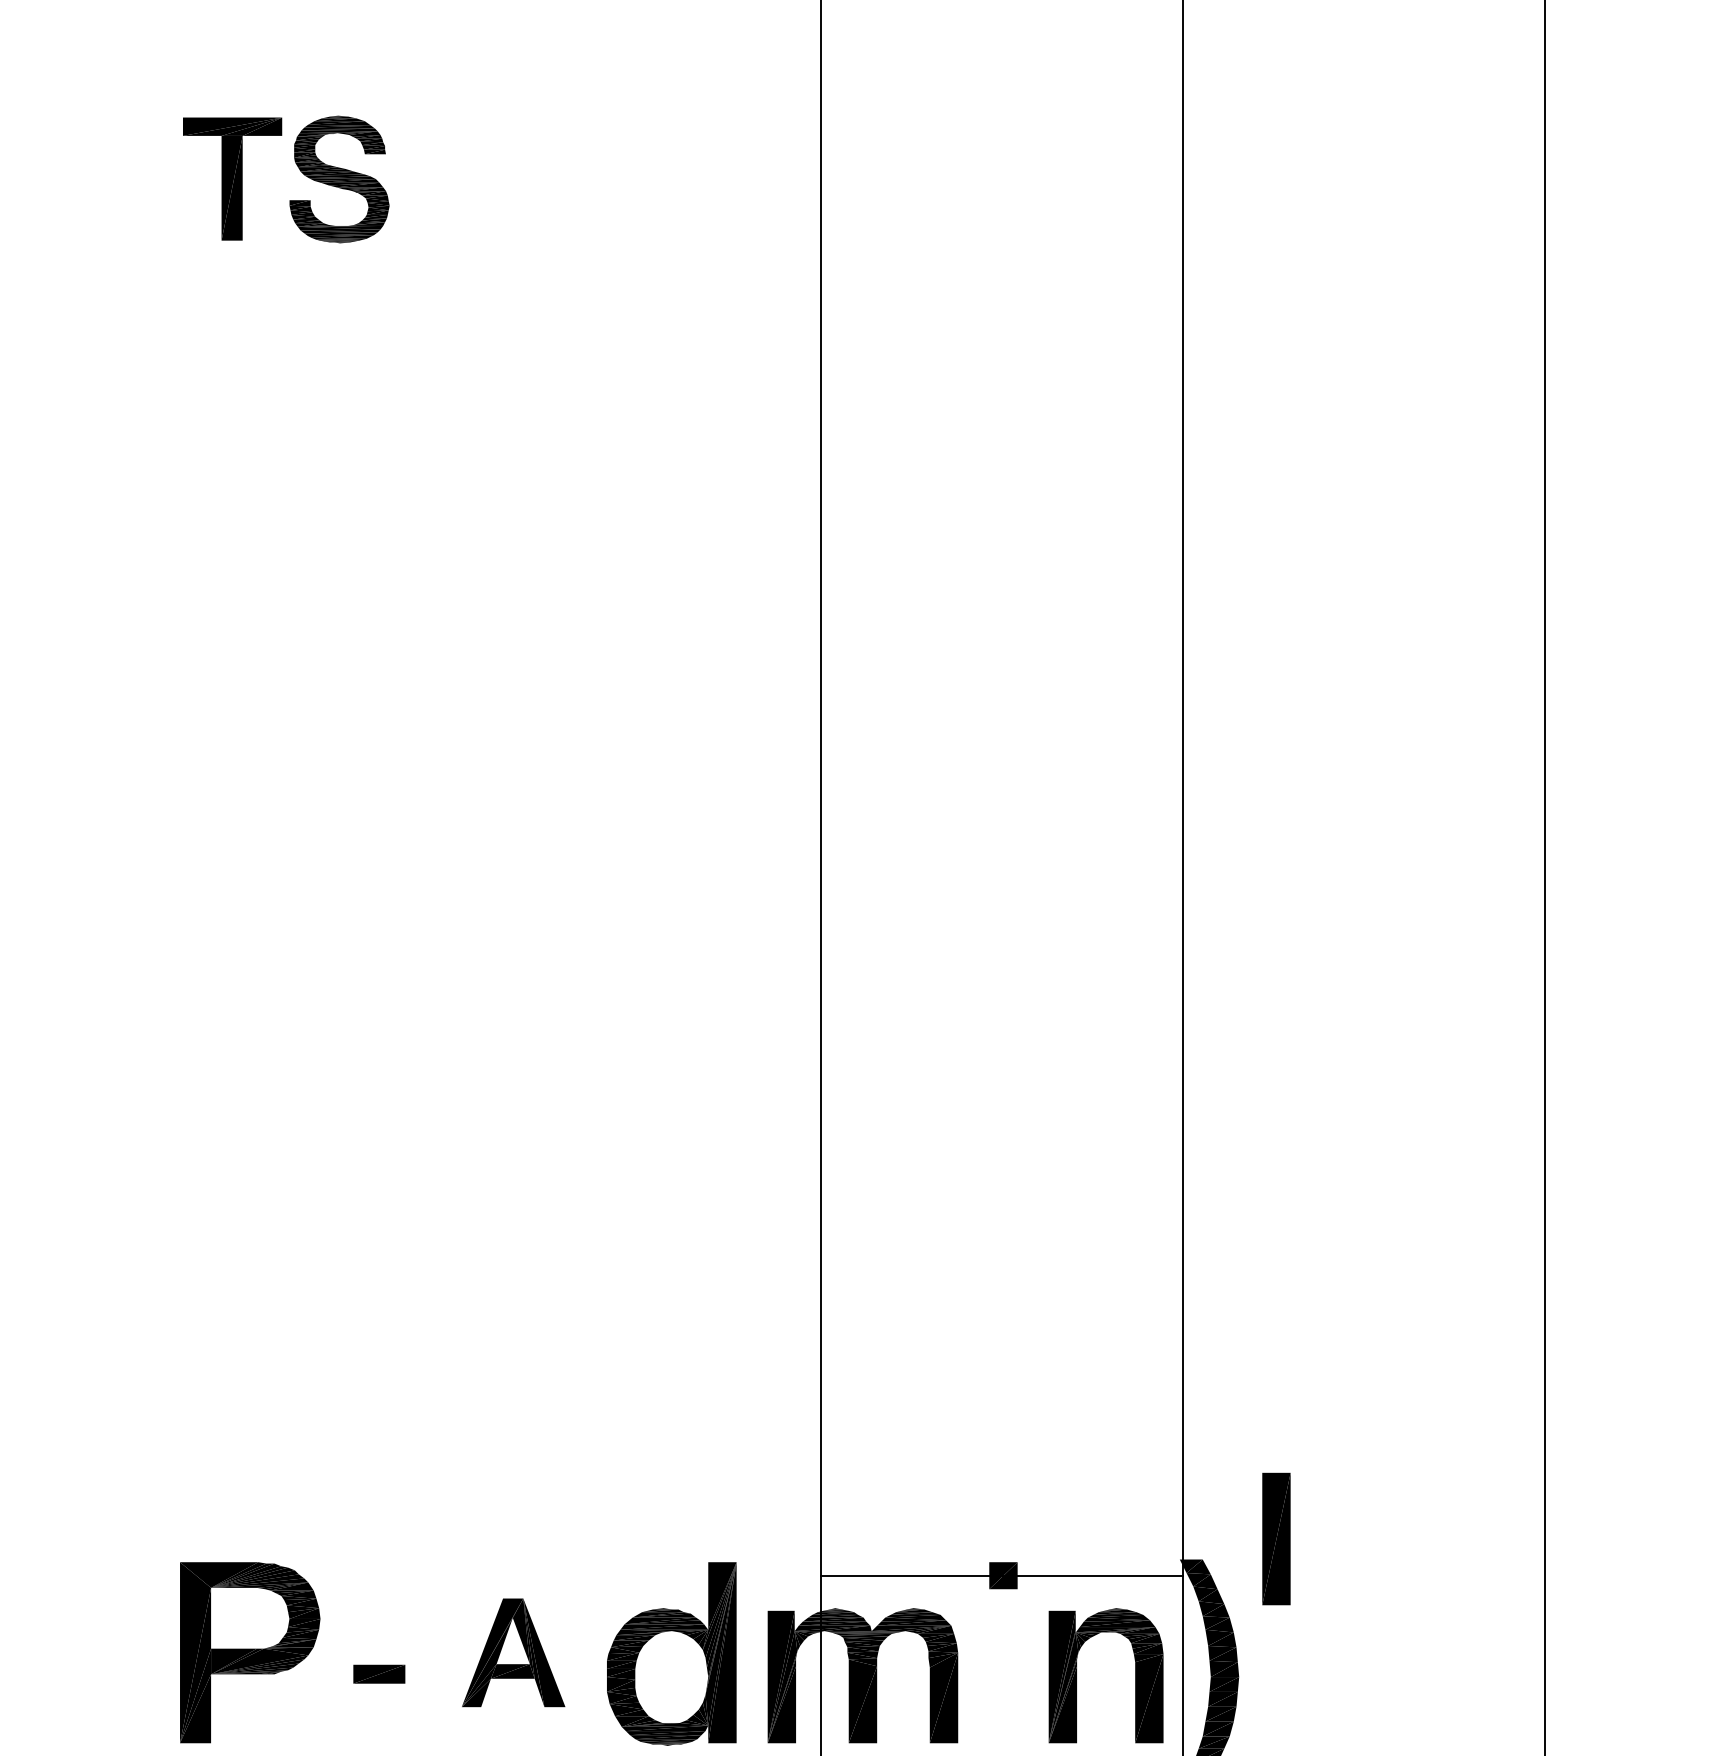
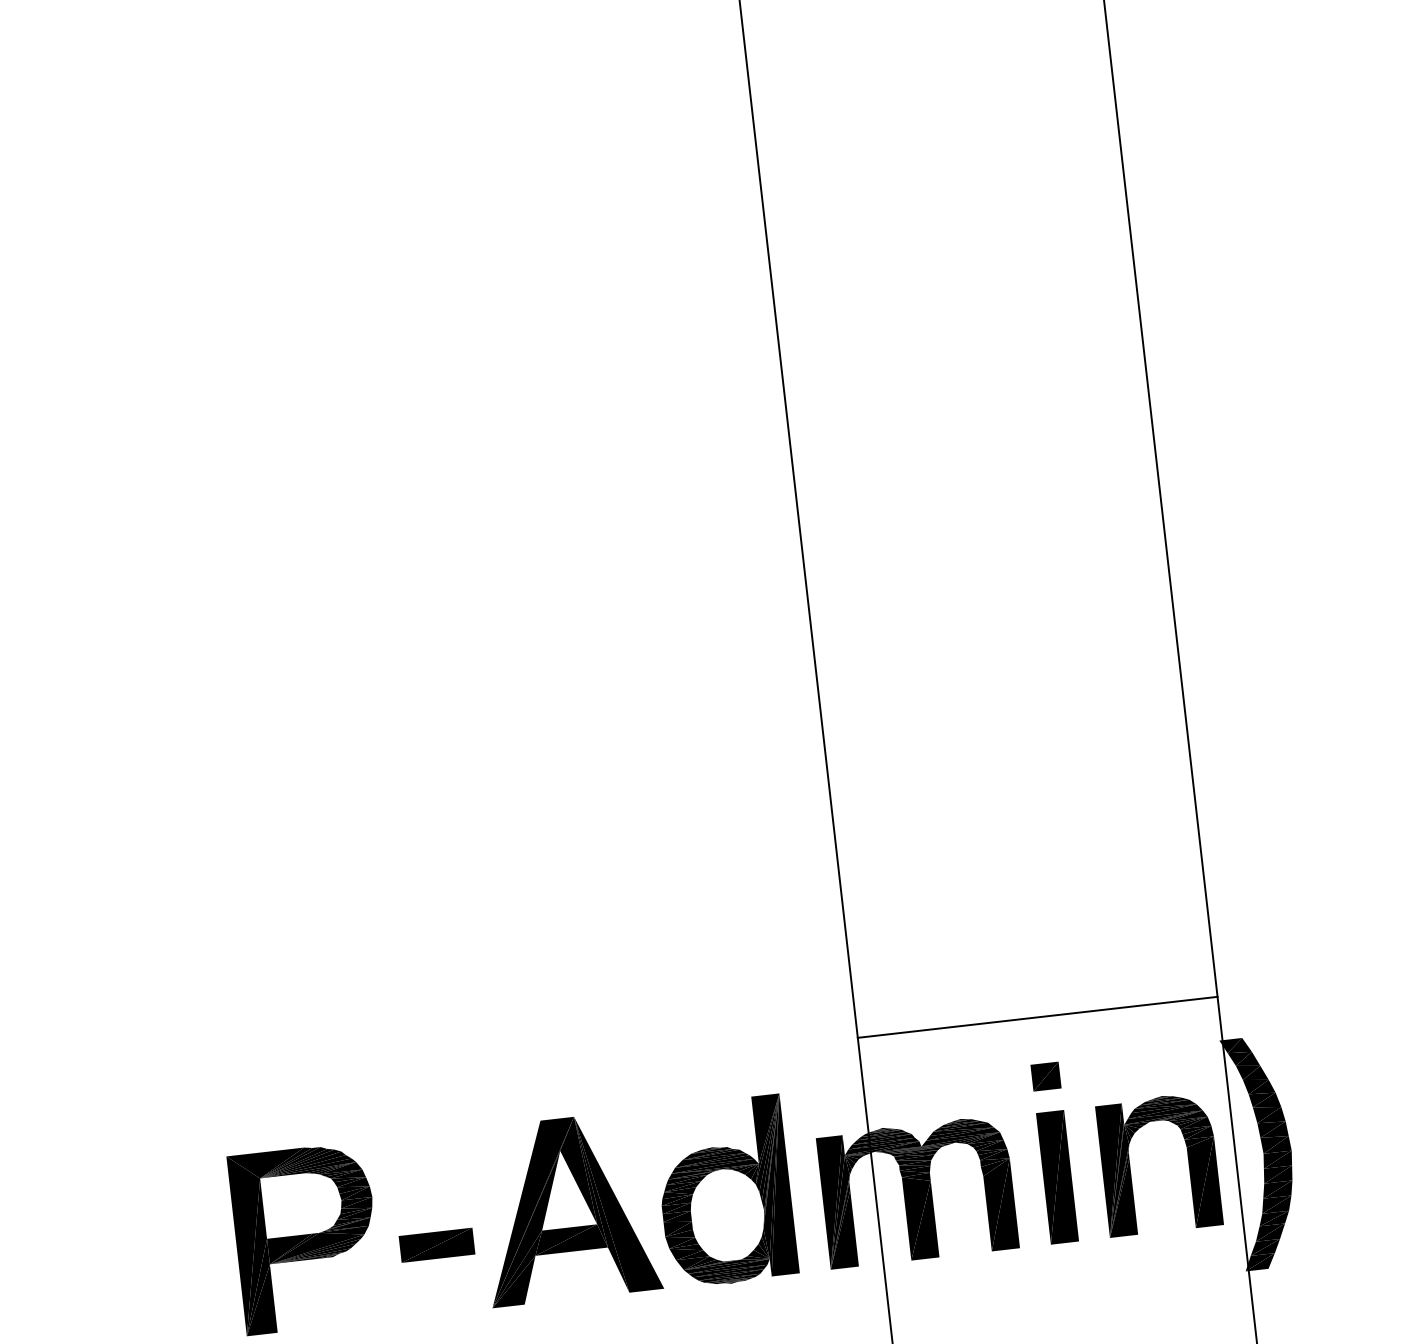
part: (1276, 1538) -> (1057, 1176), moved
line: (1001, 1575) -> (1037, 1017), moved
part: (513, 1652) -> (567, 1208), size x1.67
part: (379, 1673) -> (437, 1244), size x1.43

